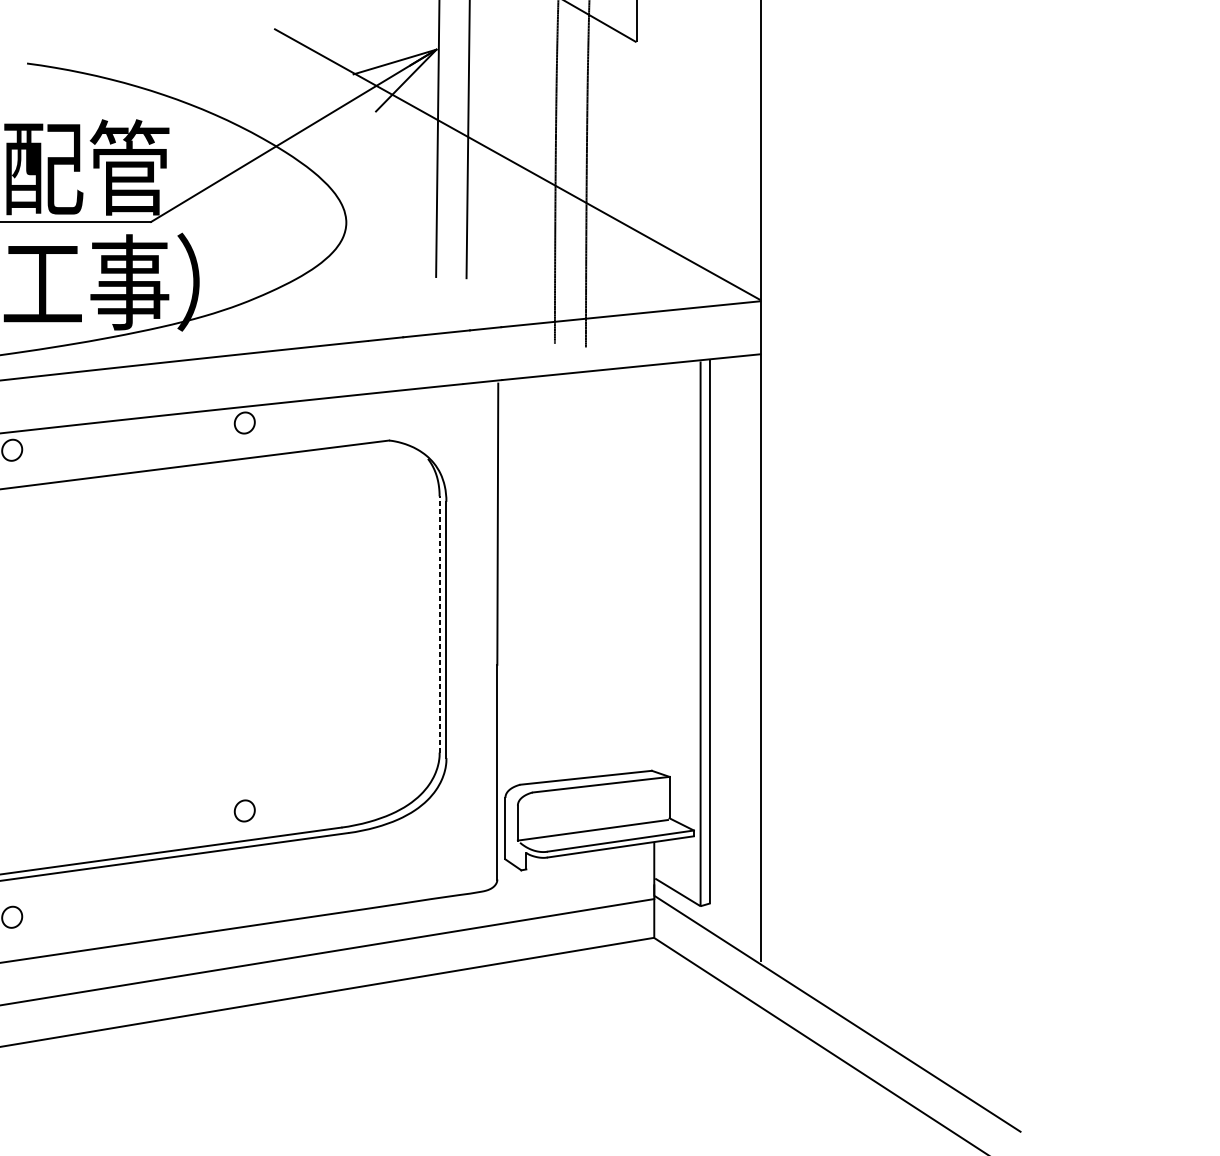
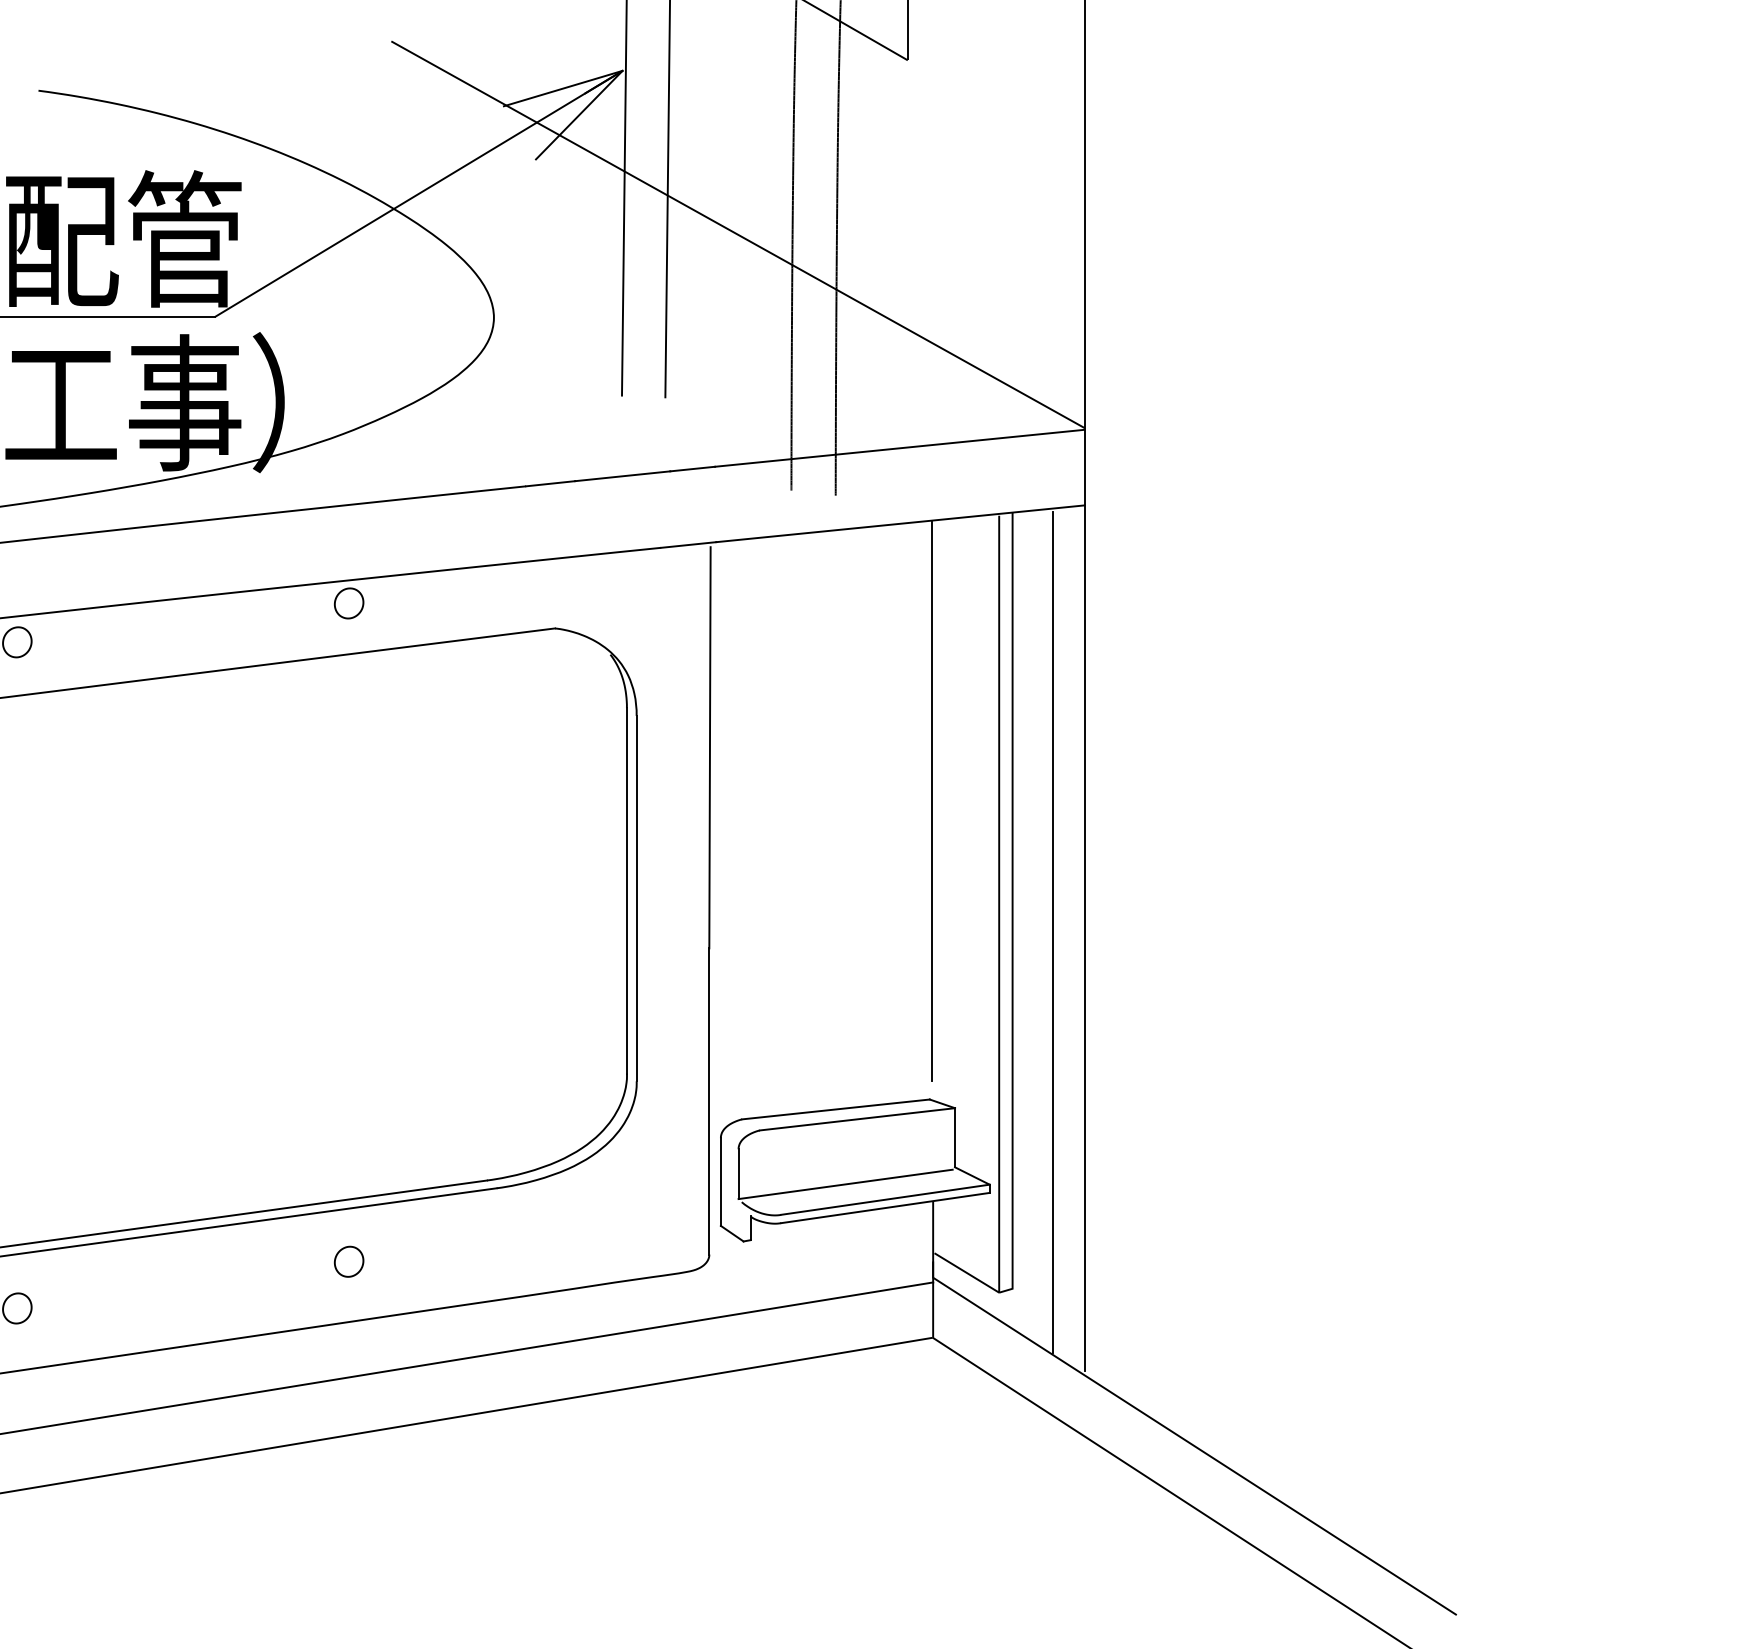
line: (653, 561) -> (931, 801), added
line: (439, 624) -> (626, 890), dashed -> solid
line: (737, 653) -> (1052, 931), added
part: (245, 810) -> (349, 1261), moved

